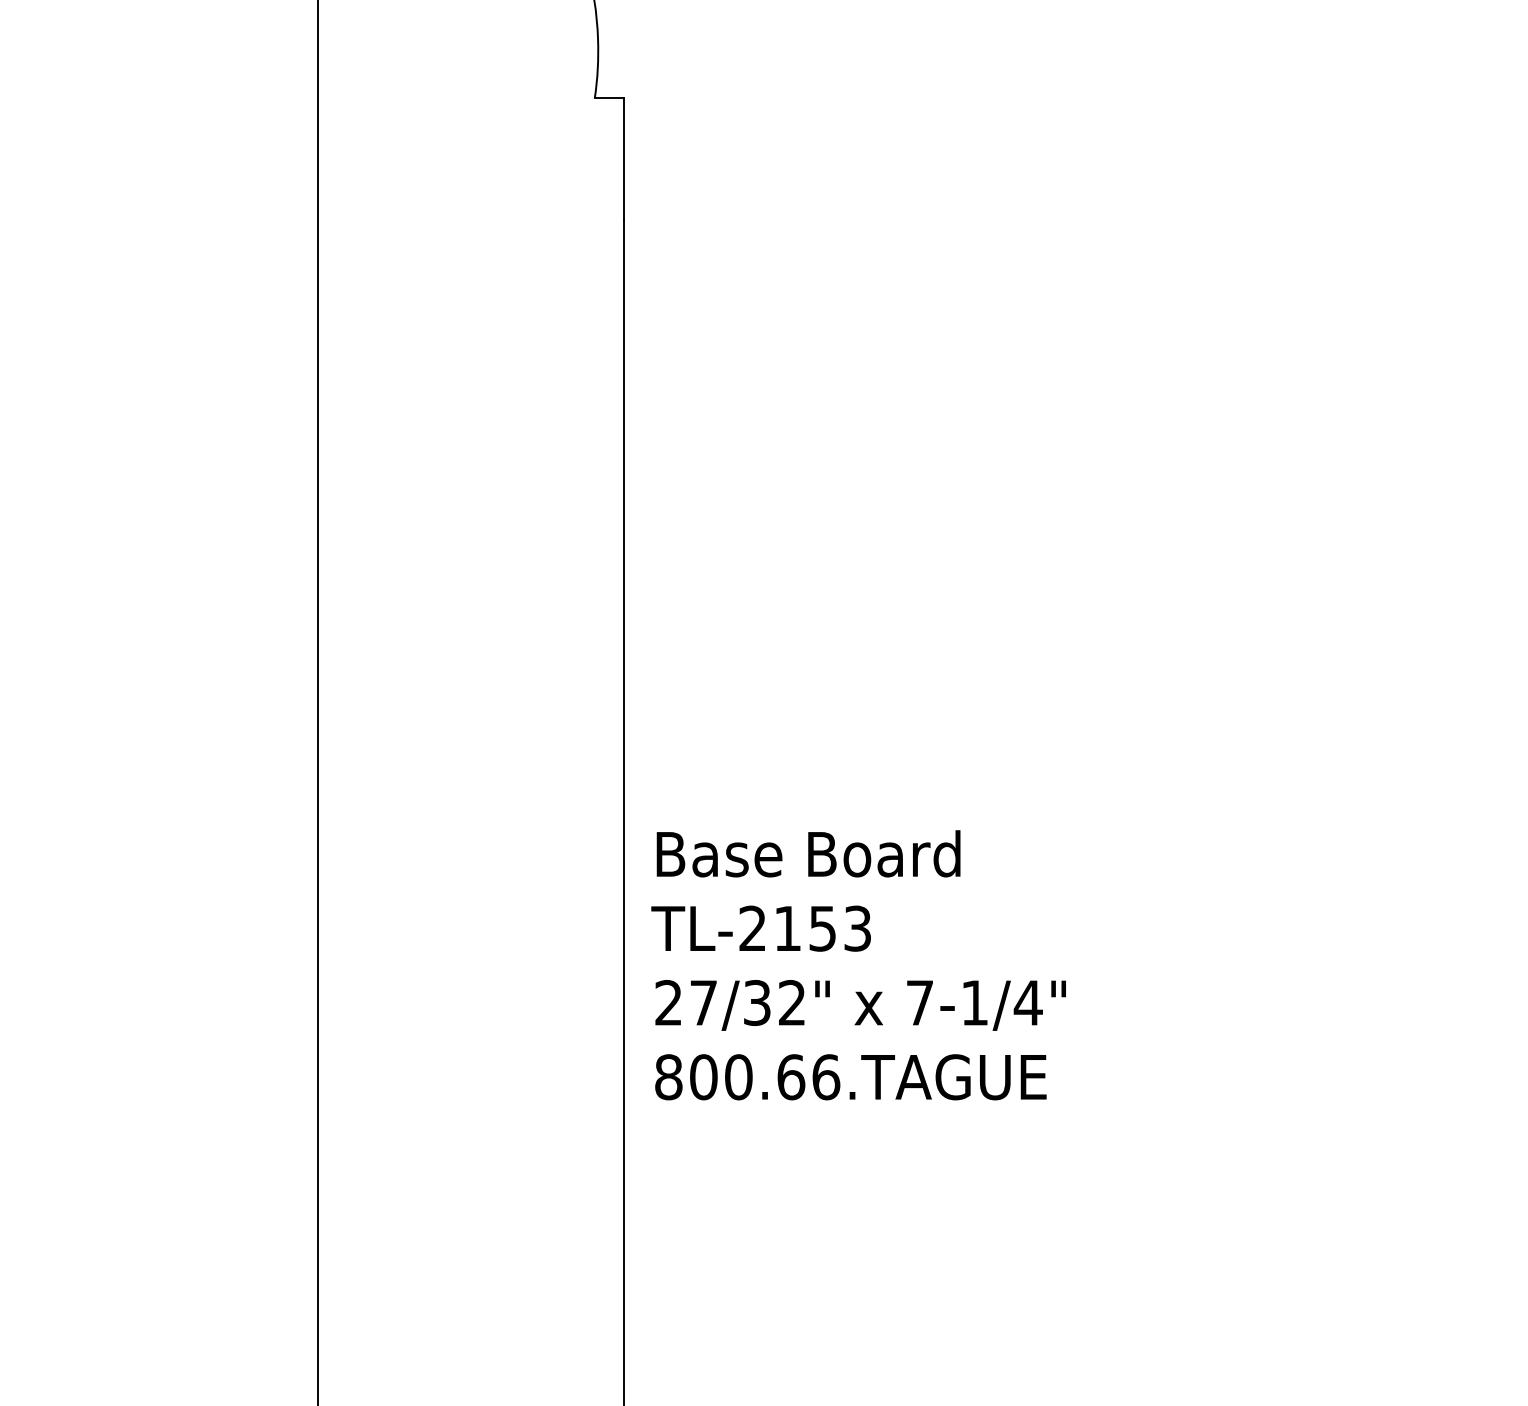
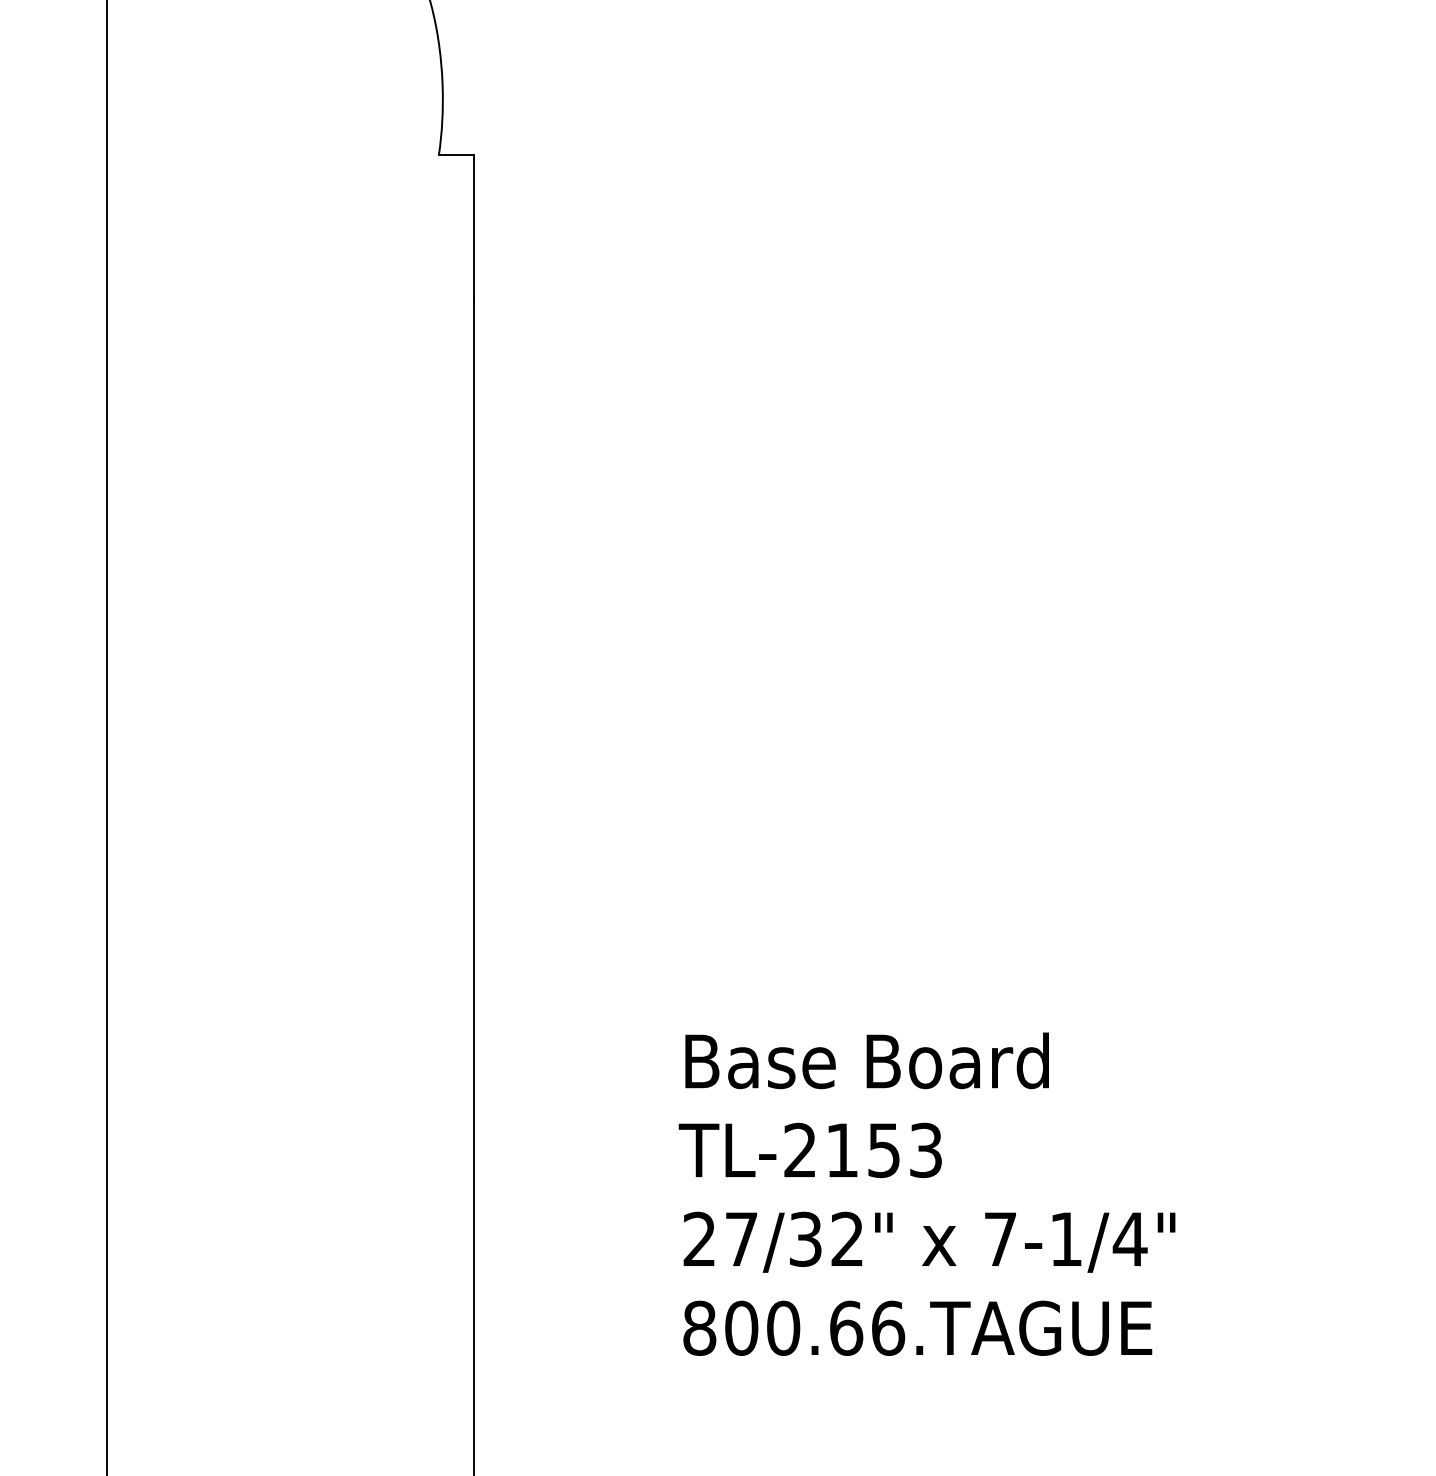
text: (858, 965) -> (926, 1194), moved

